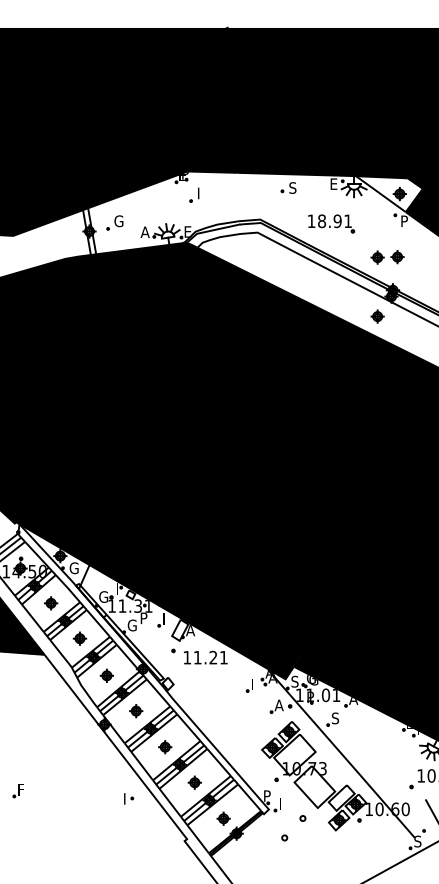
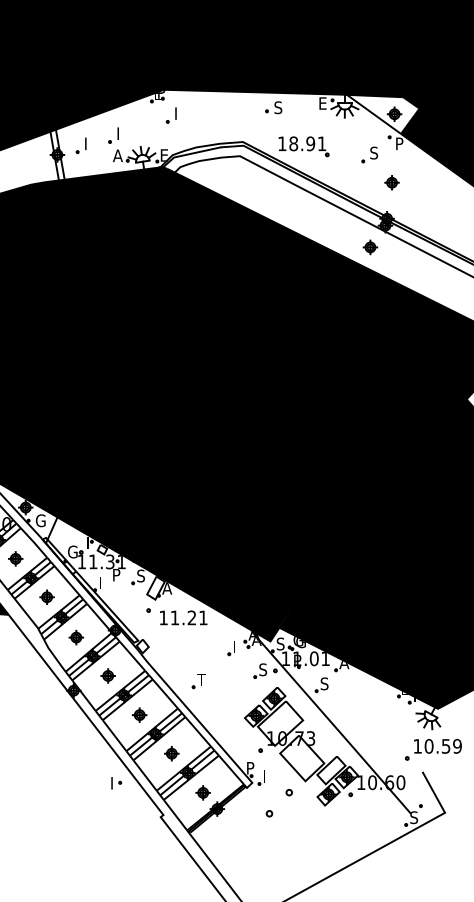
part: (141, 213) -> (113, 135), added
text: (118, 221) -> (88, 144), G -> I
part: (331, 223) -> (304, 146), moved
part: (376, 231) -> (369, 154), added
part: (377, 257) -> (370, 183), removed
text: (166, 619) -> (141, 576), I -> S
text: (131, 625) -> (103, 582), G -> I
text: (278, 705) -> (262, 669), A -> S
part: (219, 716) -> (198, 681), added
part: (129, 798) -> (117, 782), moved

